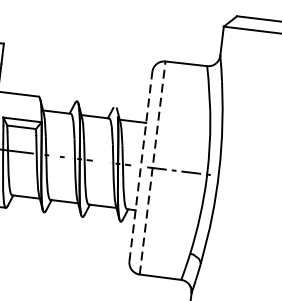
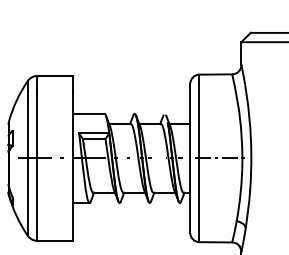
line: (141, 165) -> (190, 157), dashed -> solid
line: (152, 168) -> (199, 158), dashed -> solid

